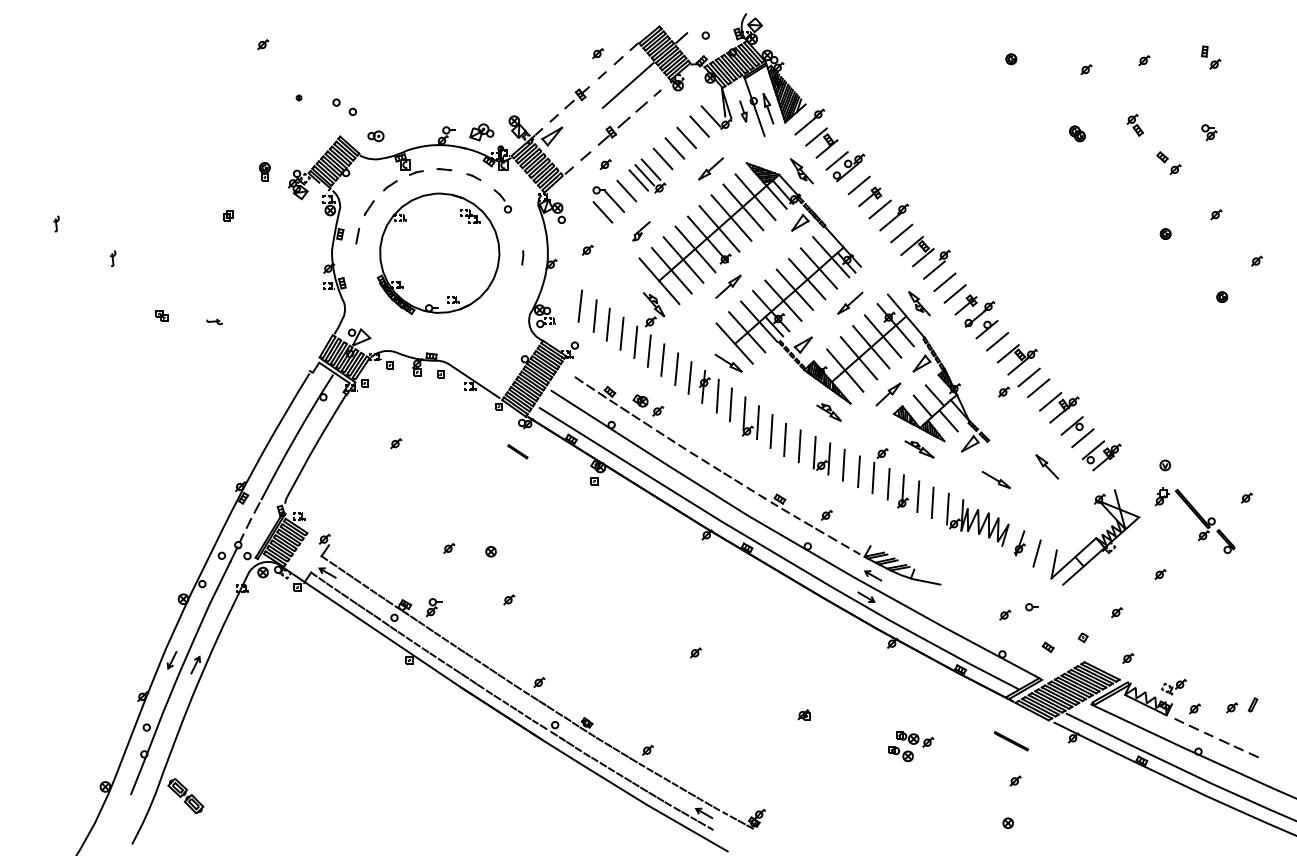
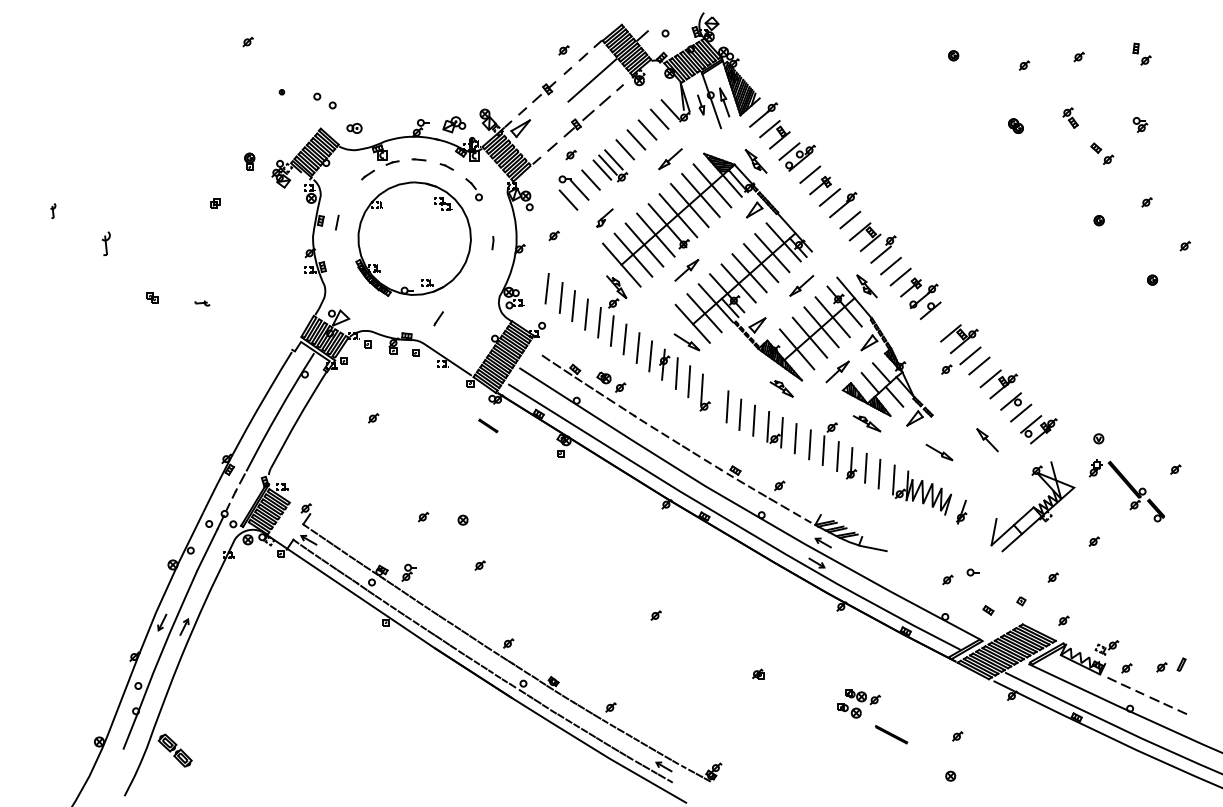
line: (368, 208) -> (437, 319), moved
part: (113, 258) -> (106, 243), size x1.6
line: (997, 341) -> (940, 321), removed
line: (758, 422) -> (715, 398), removed
line: (1036, 553) -> (977, 521), removed
line: (1011, 741) -> (891, 734), moved

